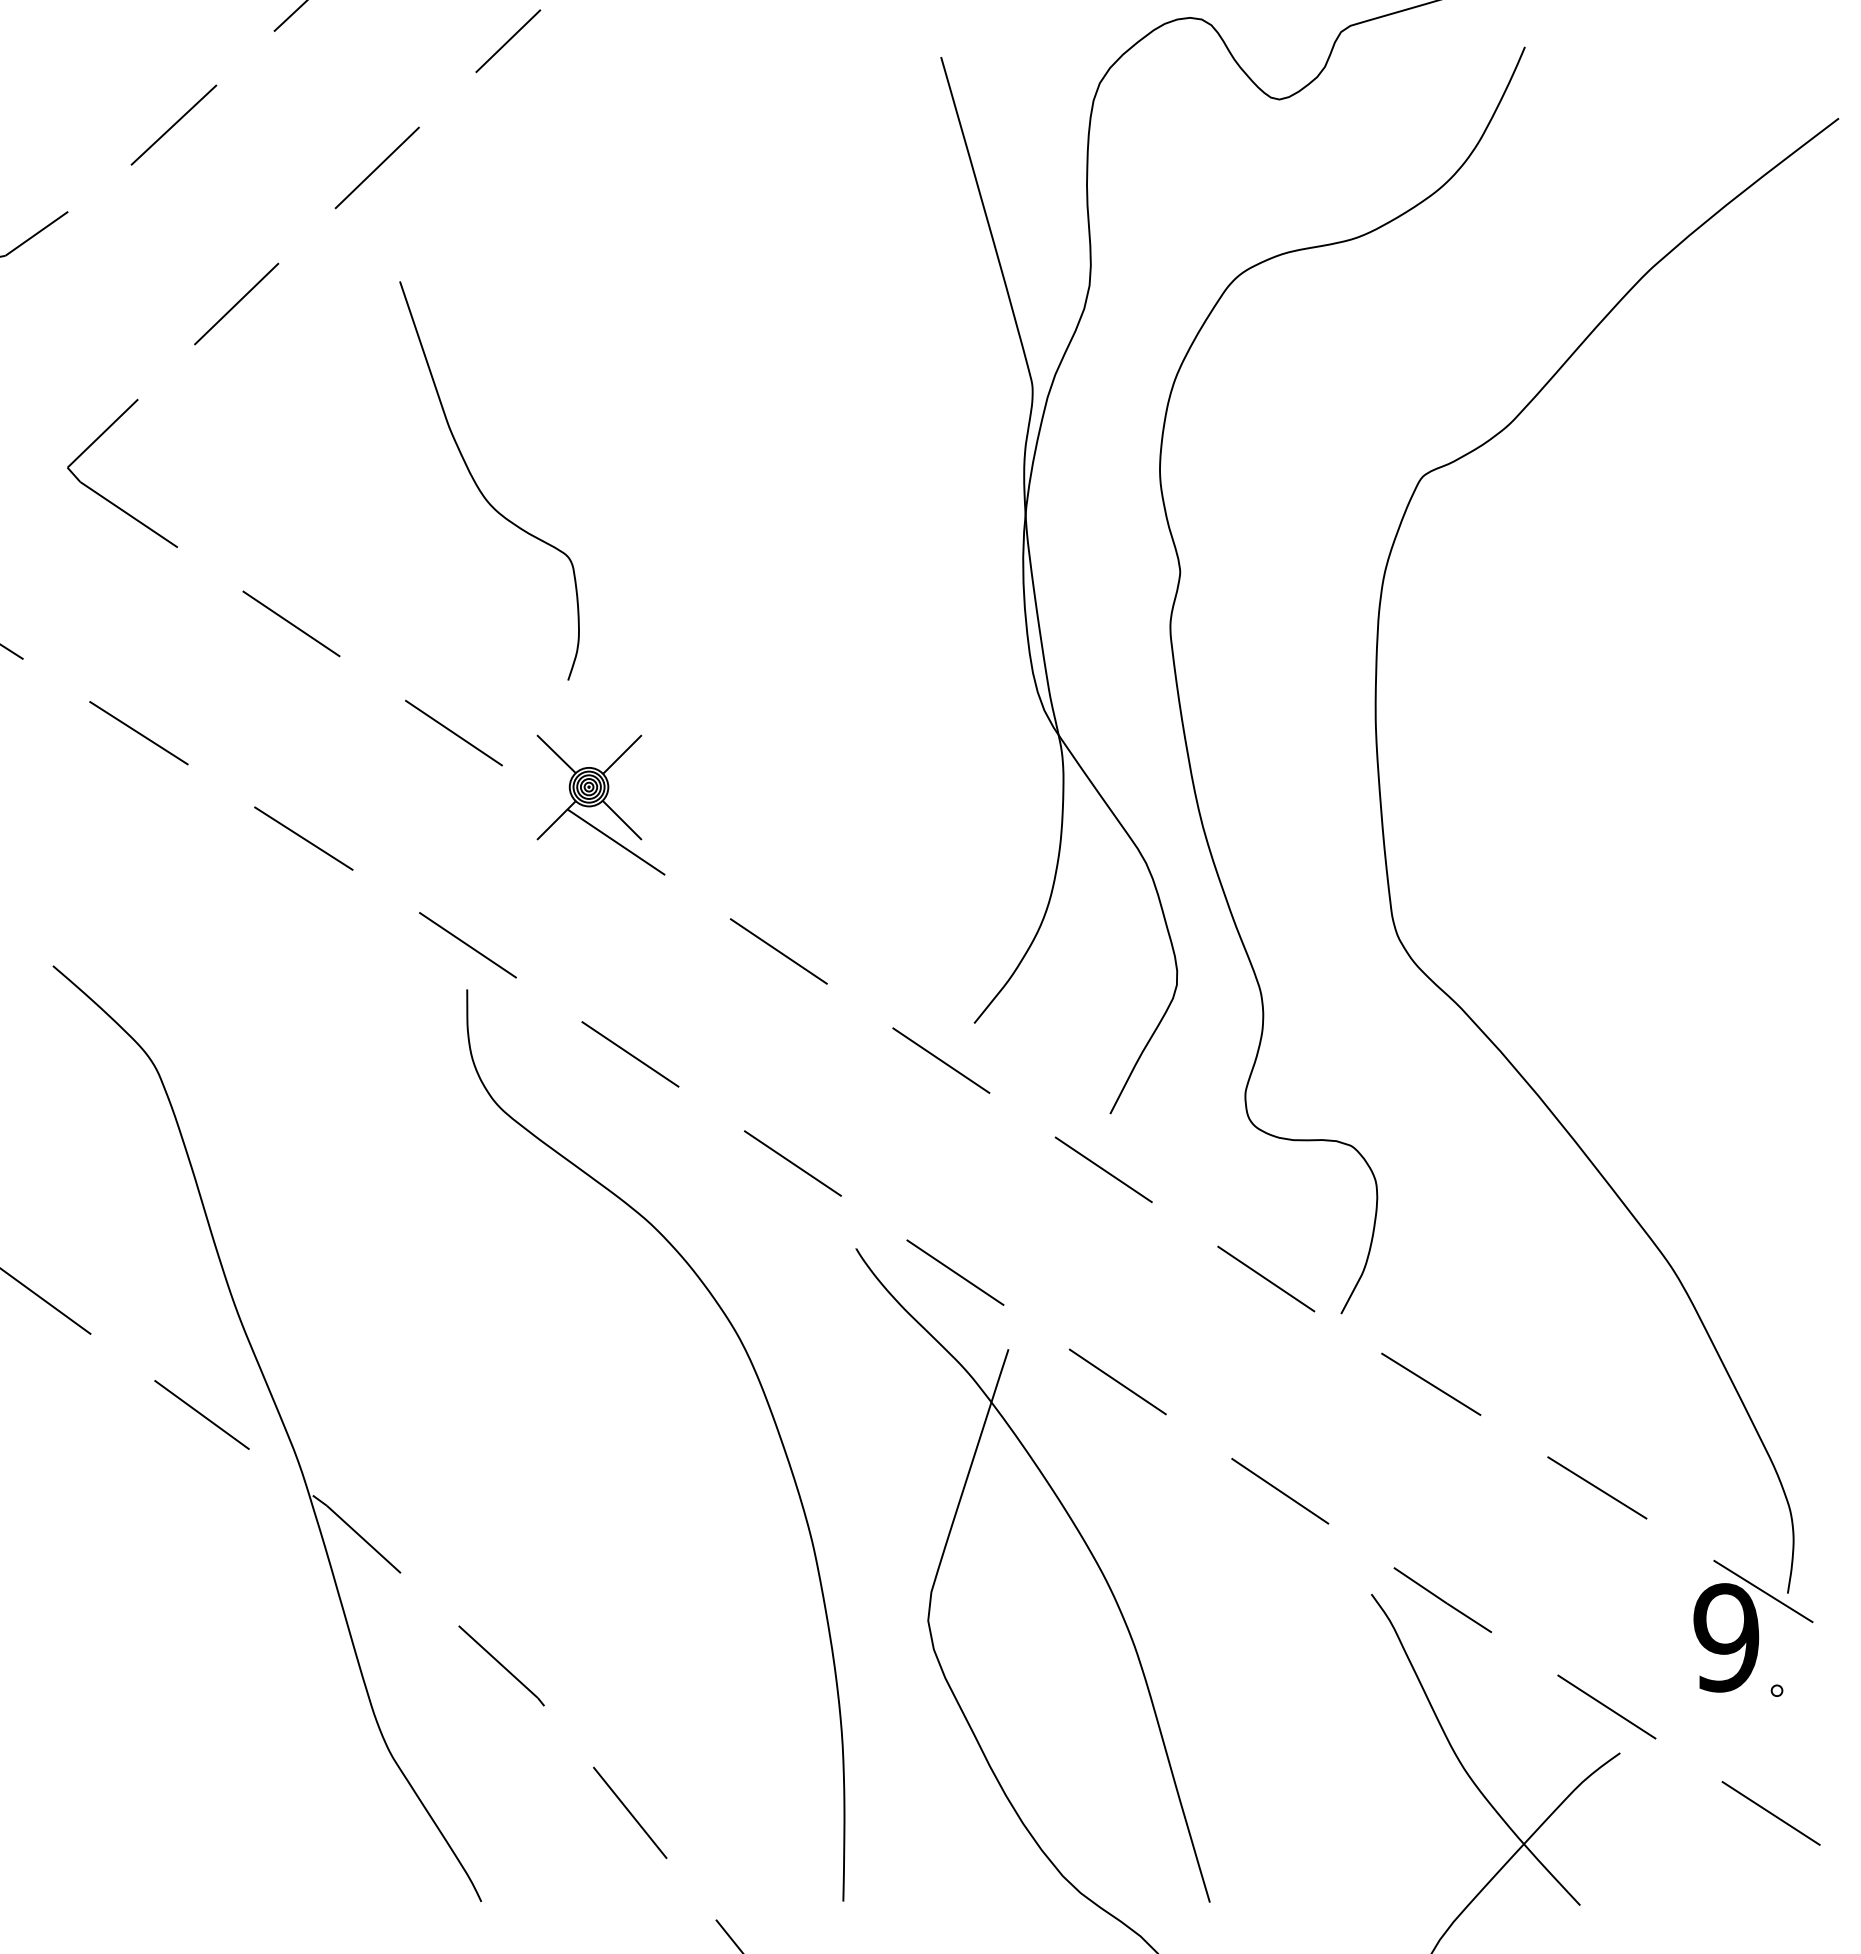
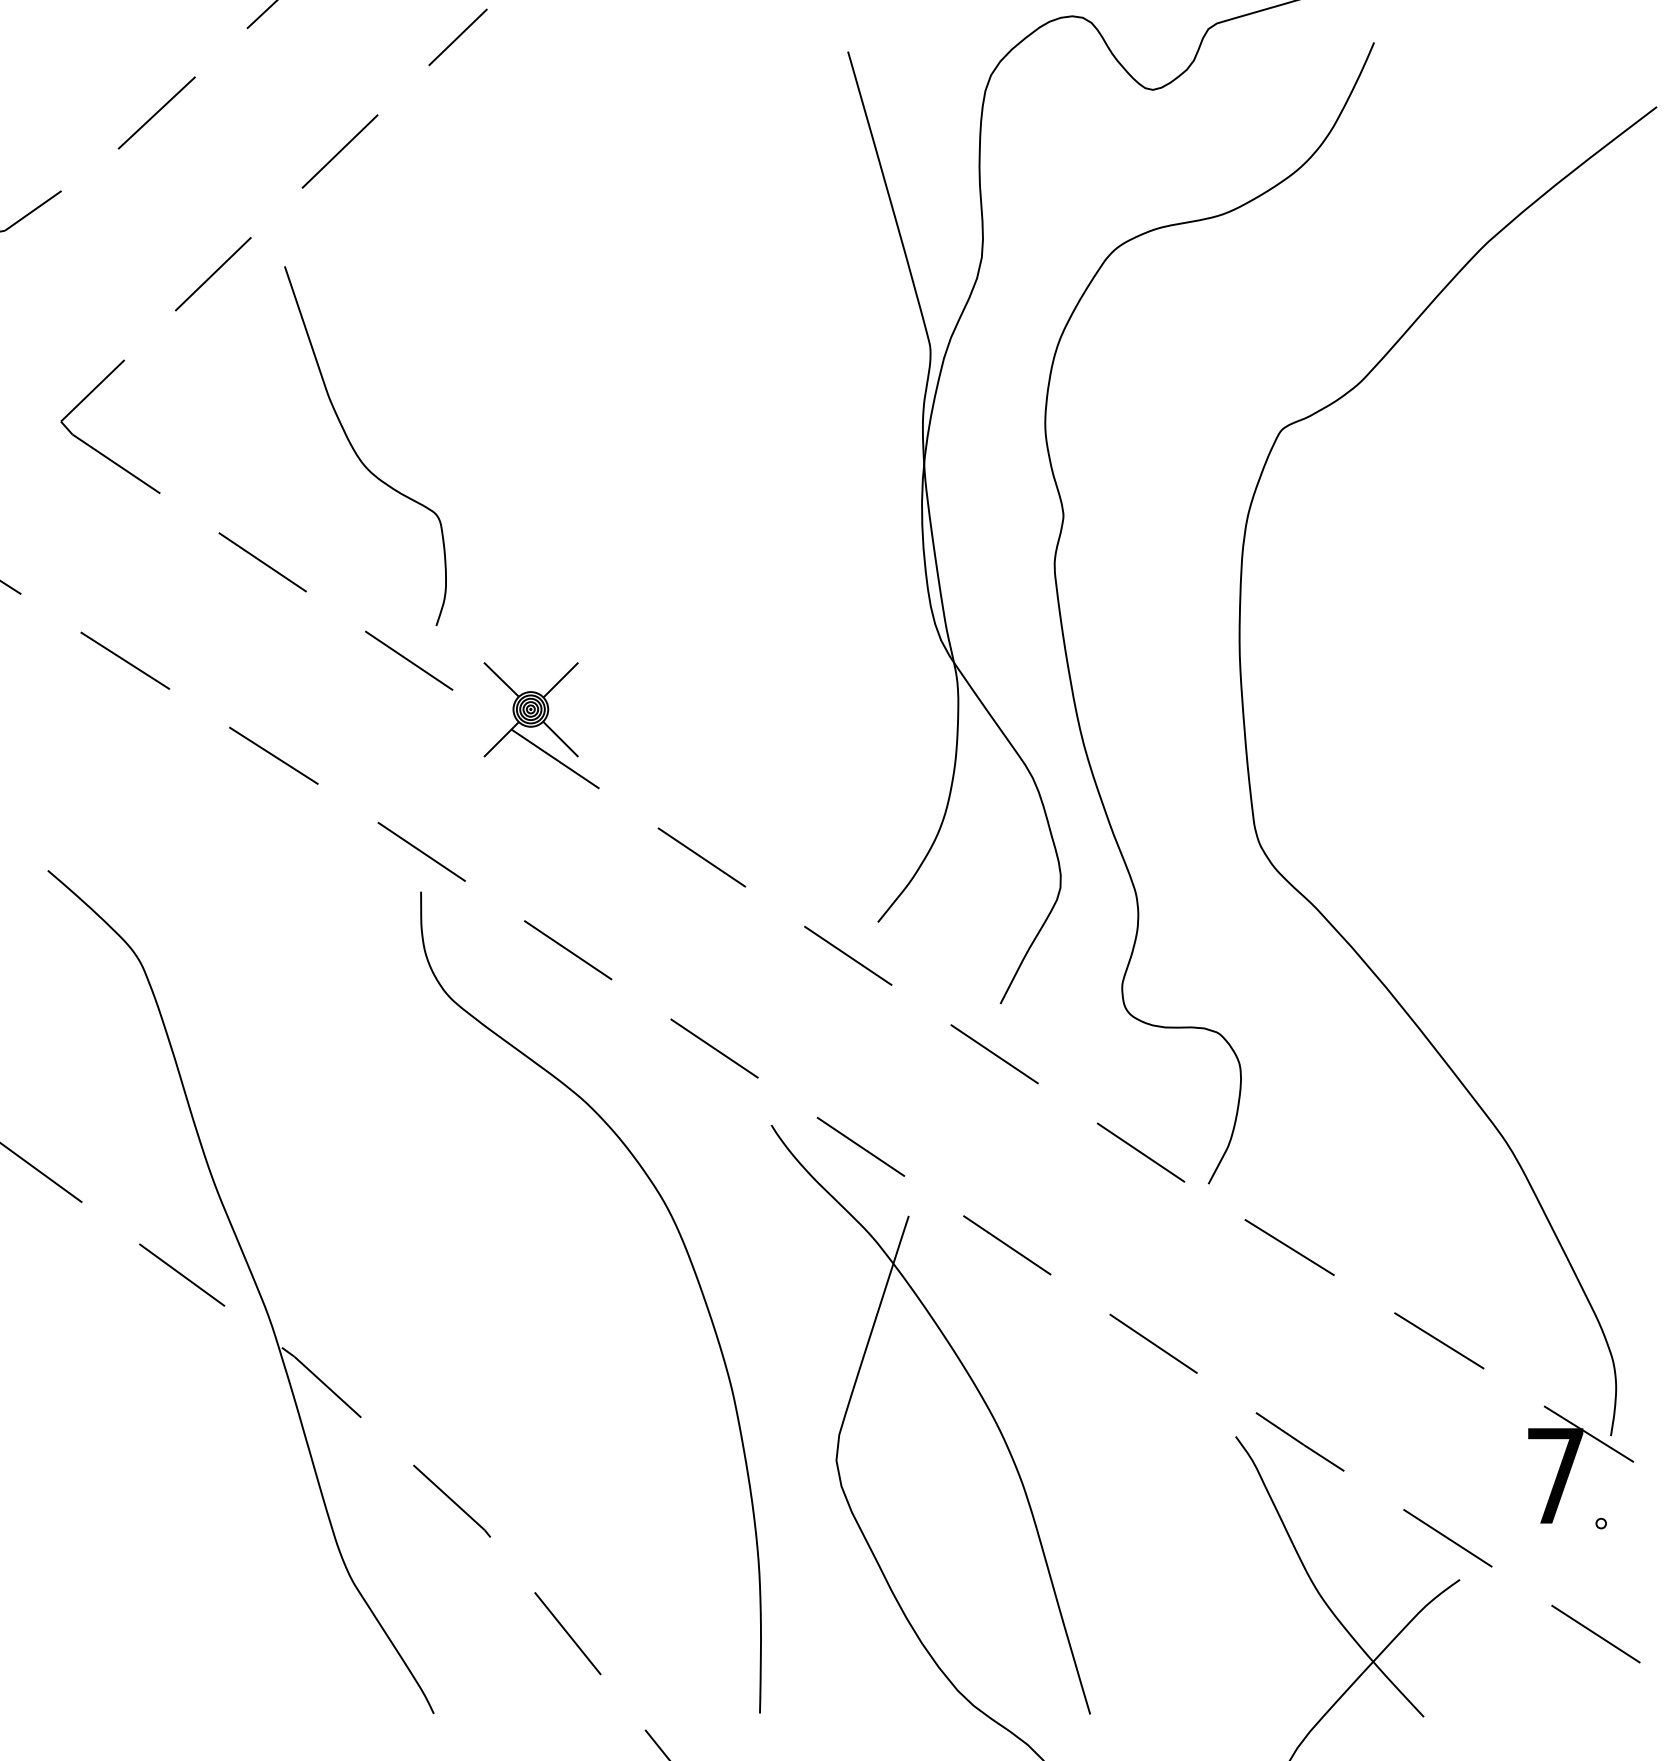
curve: (479, 487) -> (356, 452), moved
text: (1726, 1637) -> (1555, 1475), 9 -> 7

